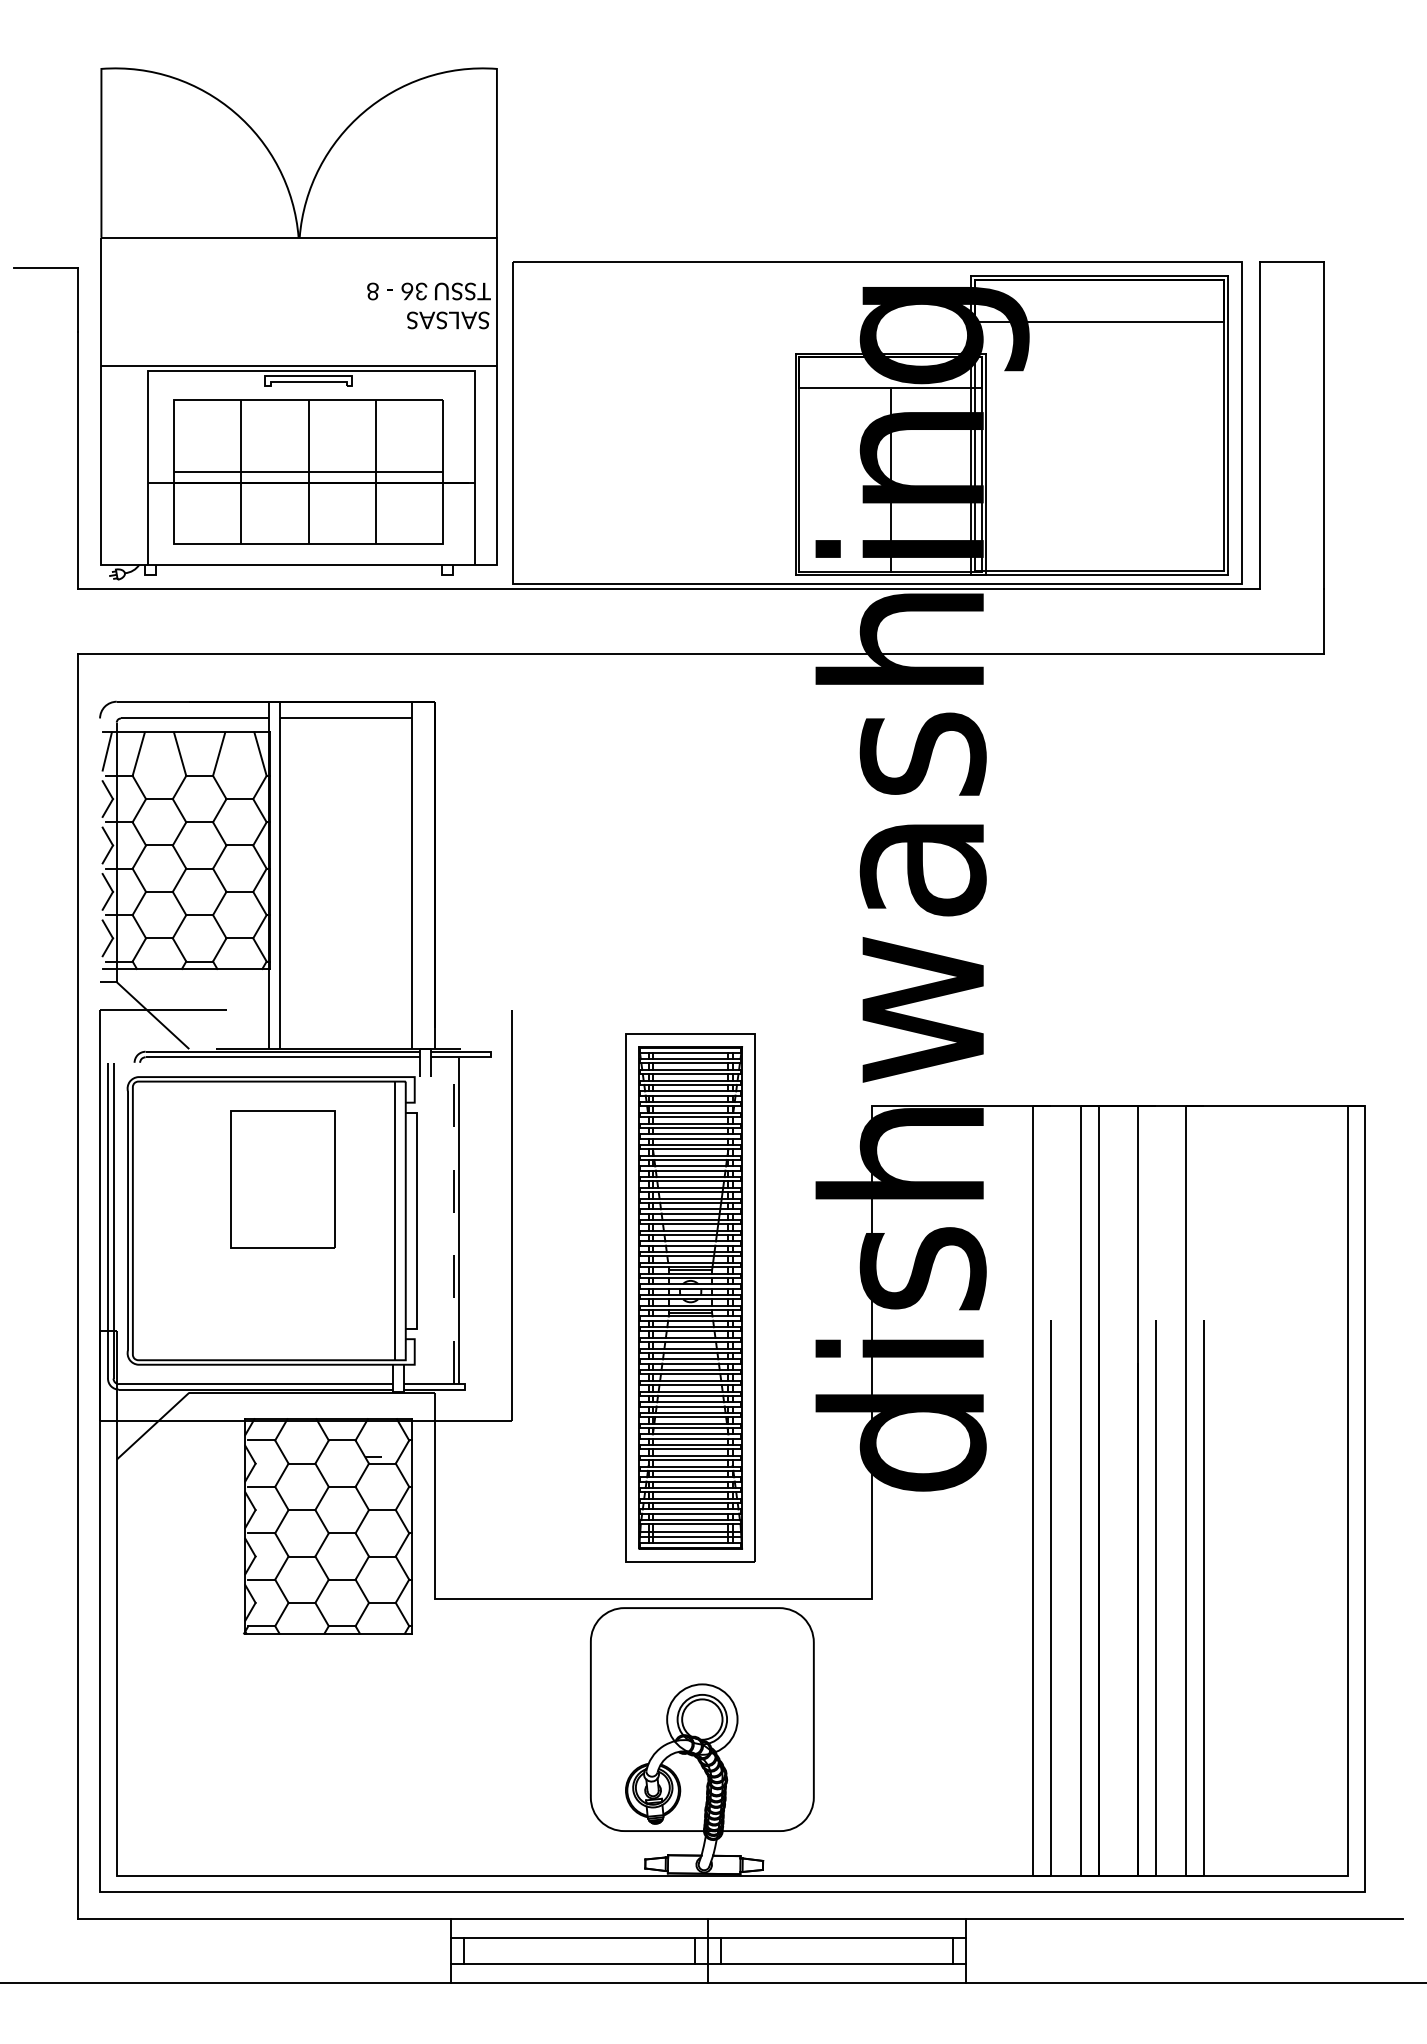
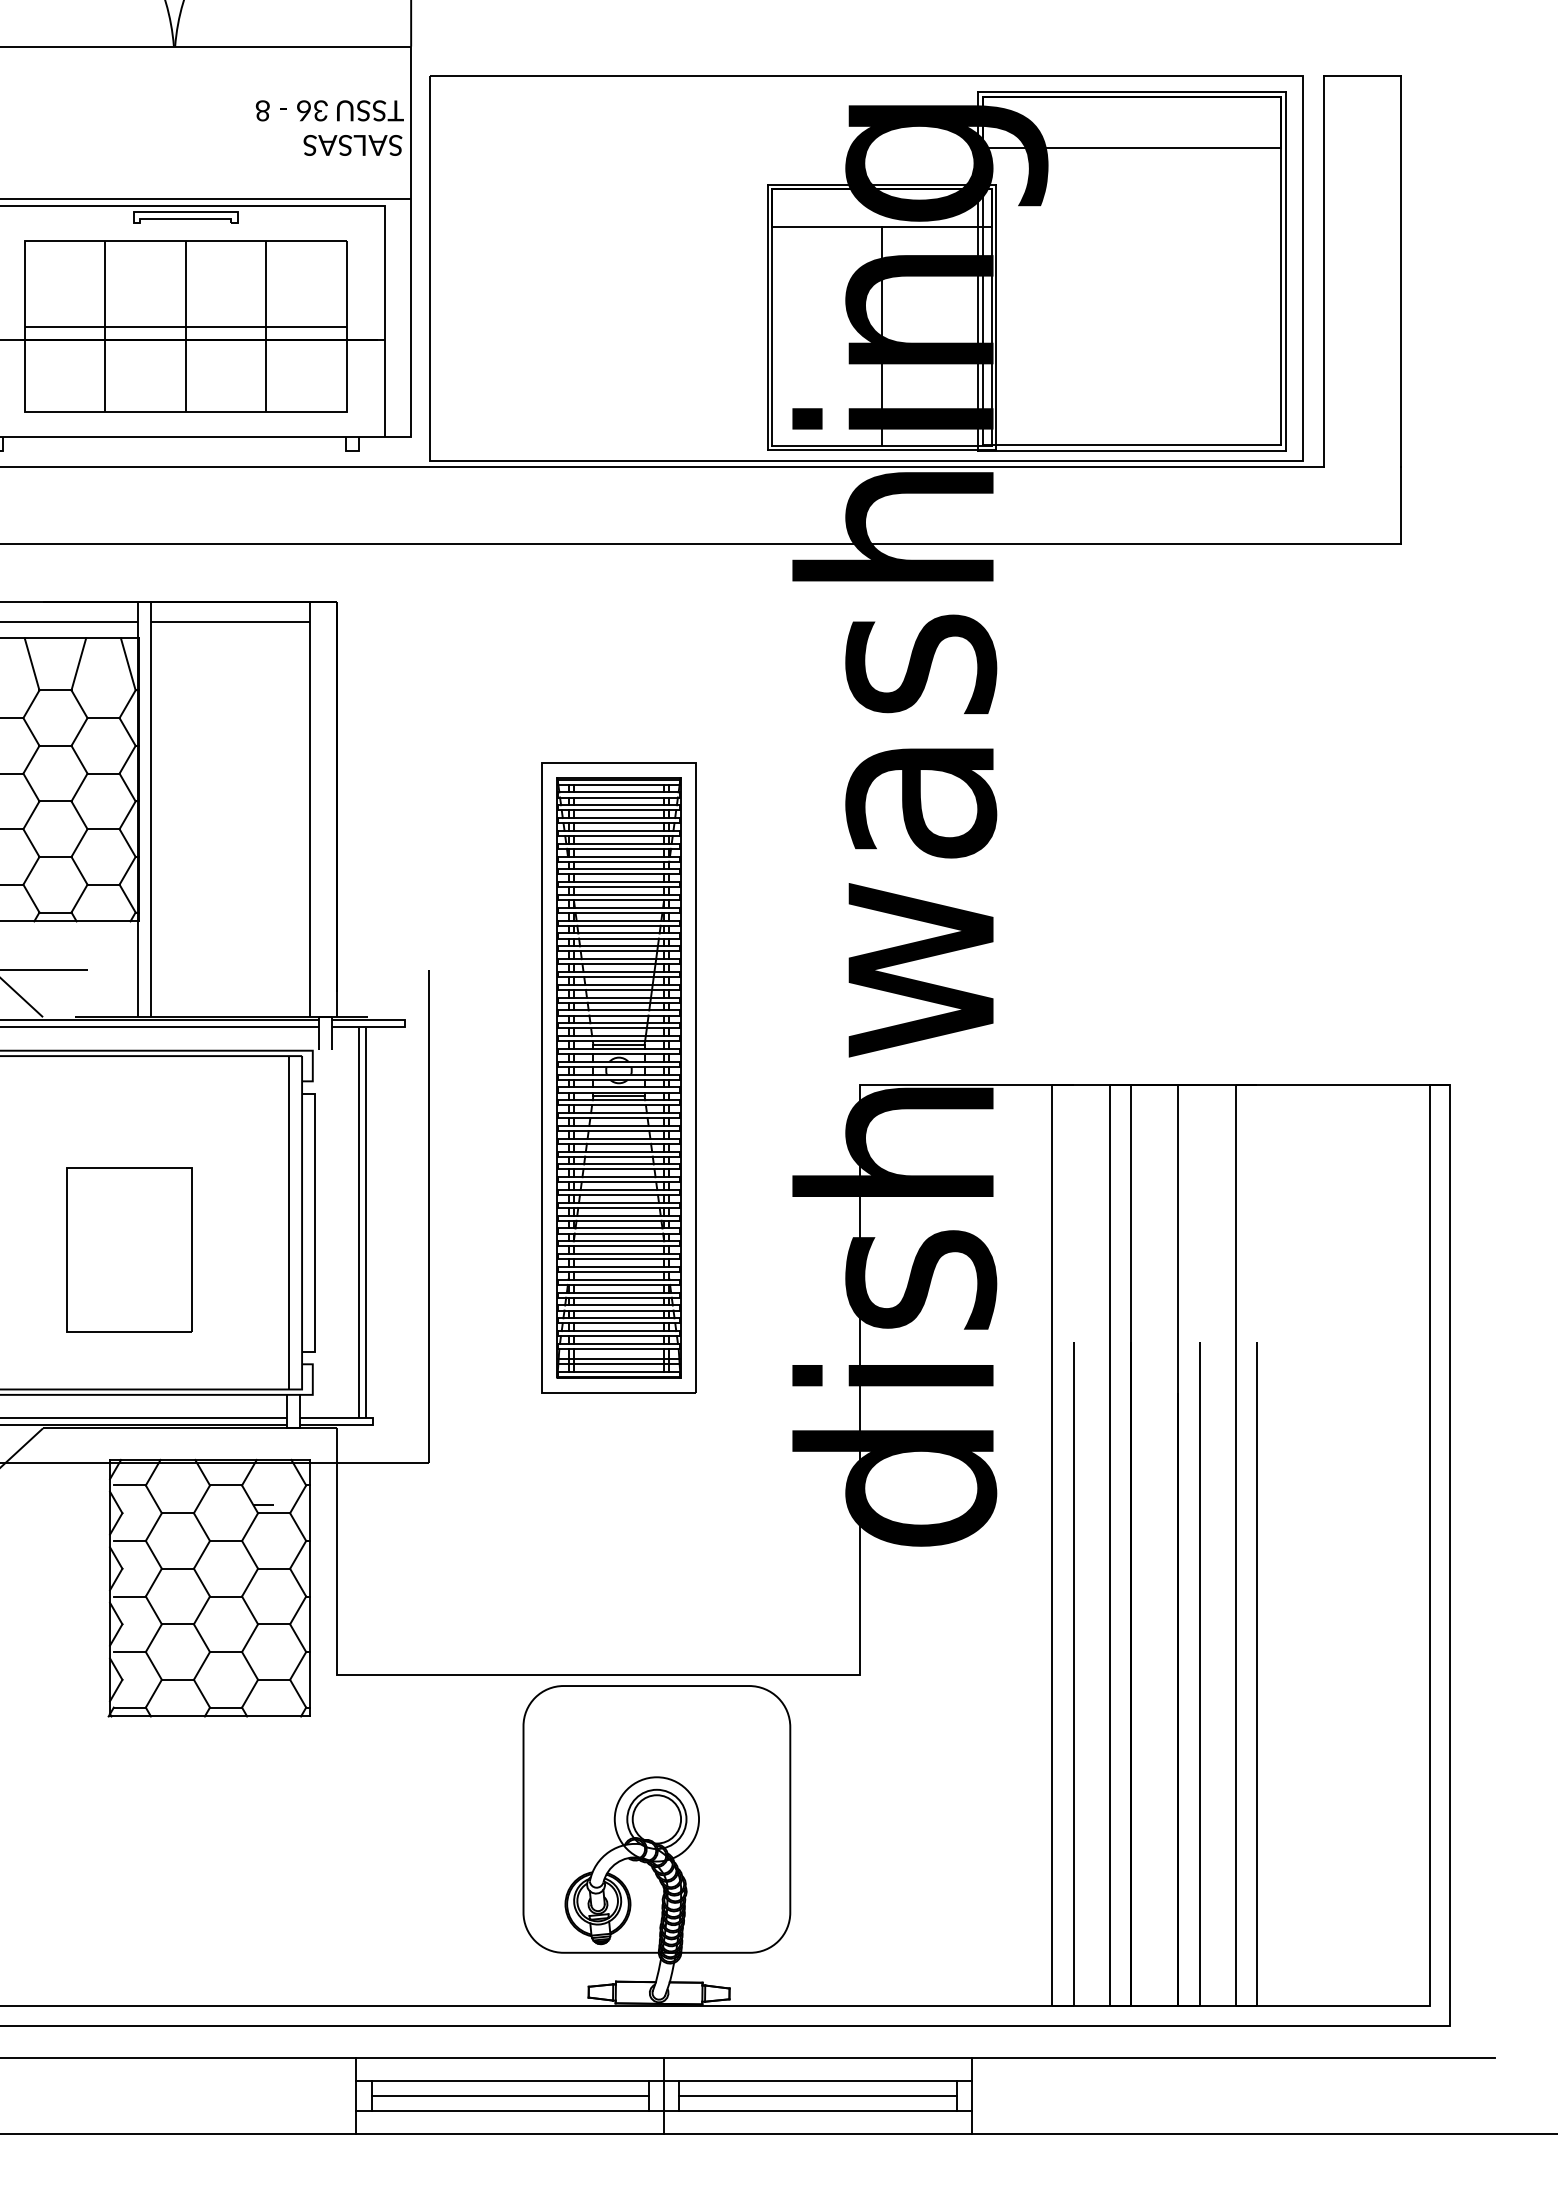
part: (282, 1179) -> (129, 1249), moved
line: (453, 1220) -> (359, 1222), dashed -> solid
part: (690, 1297) -> (618, 1077), moved
line: (579, 1950) -> (509, 2095), added
line: (836, 1950) -> (817, 2095), added

